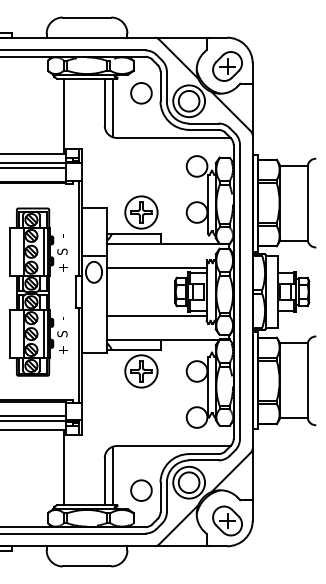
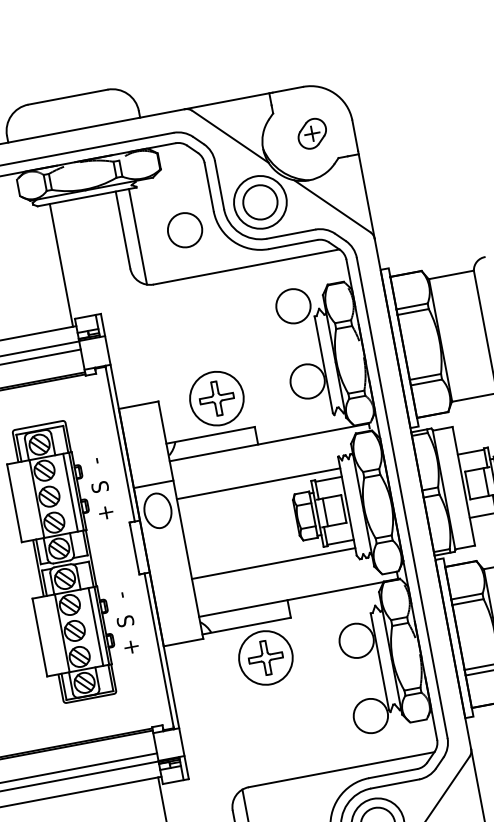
part: (227, 66) -> (312, 133), size x0.6
circle: (141, 93) -> (185, 230), moved

